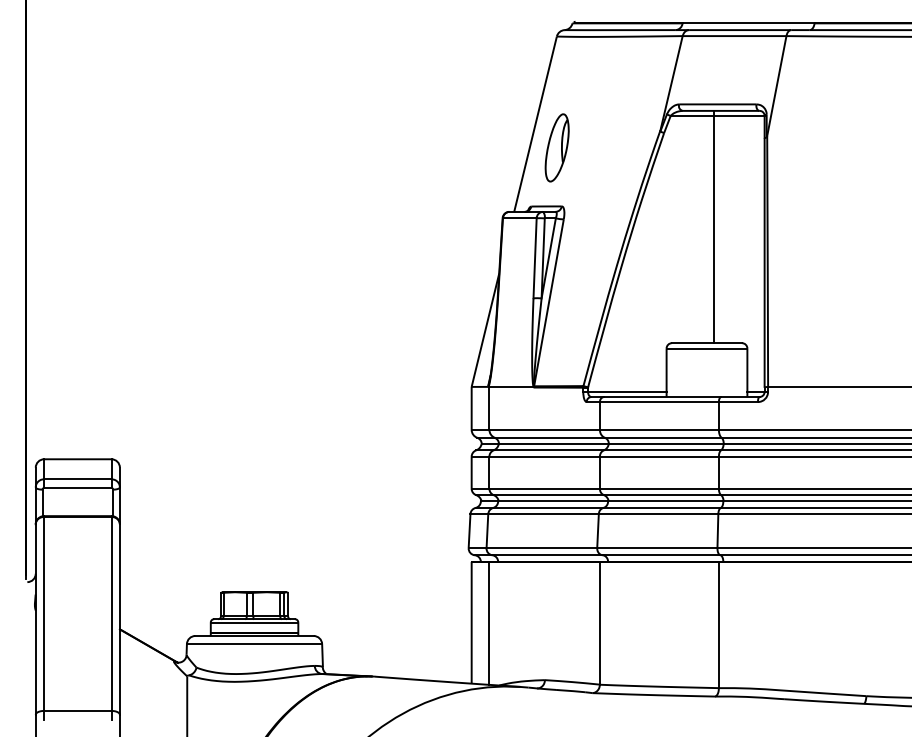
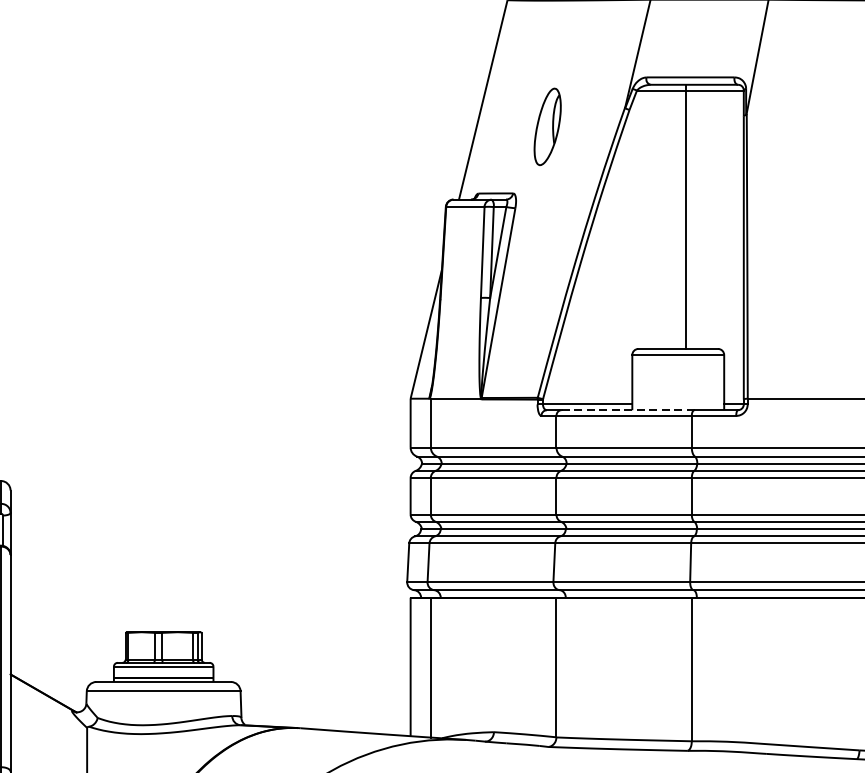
part: (556, 147) -> (546, 126), moved
line: (663, 397) -> (628, 410), solid -> dashed

